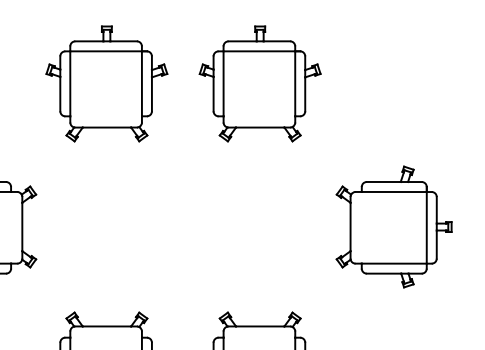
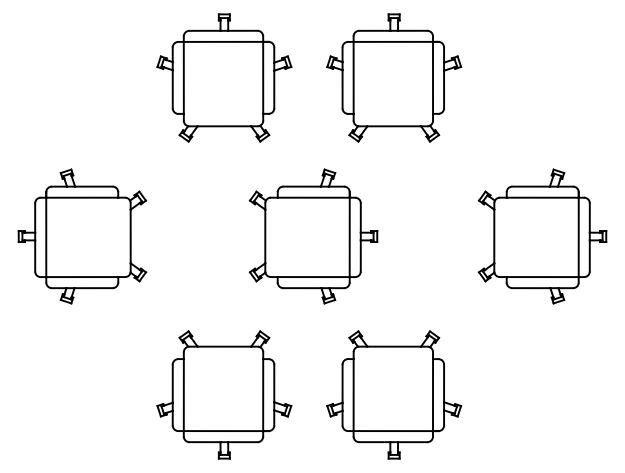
part: (187, 227) -> (313, 236), added

